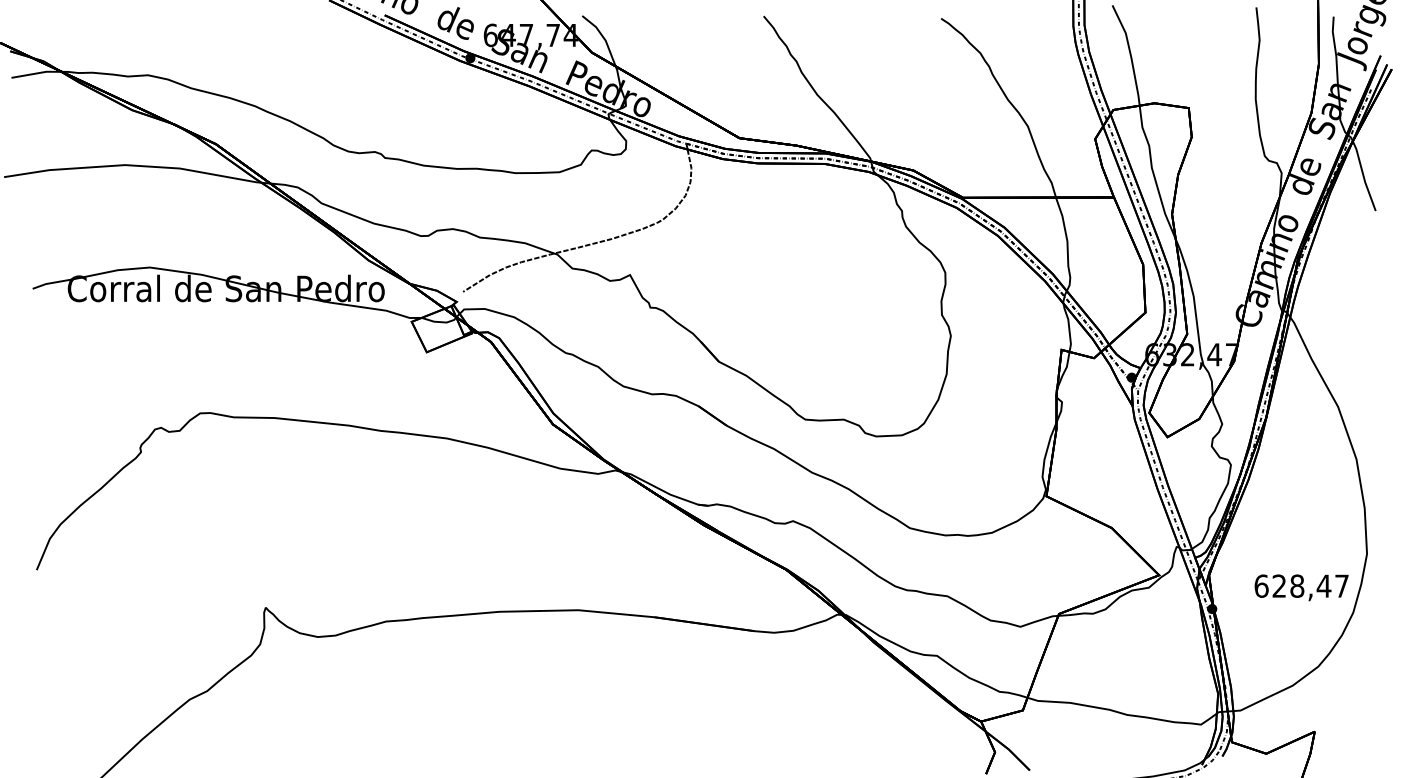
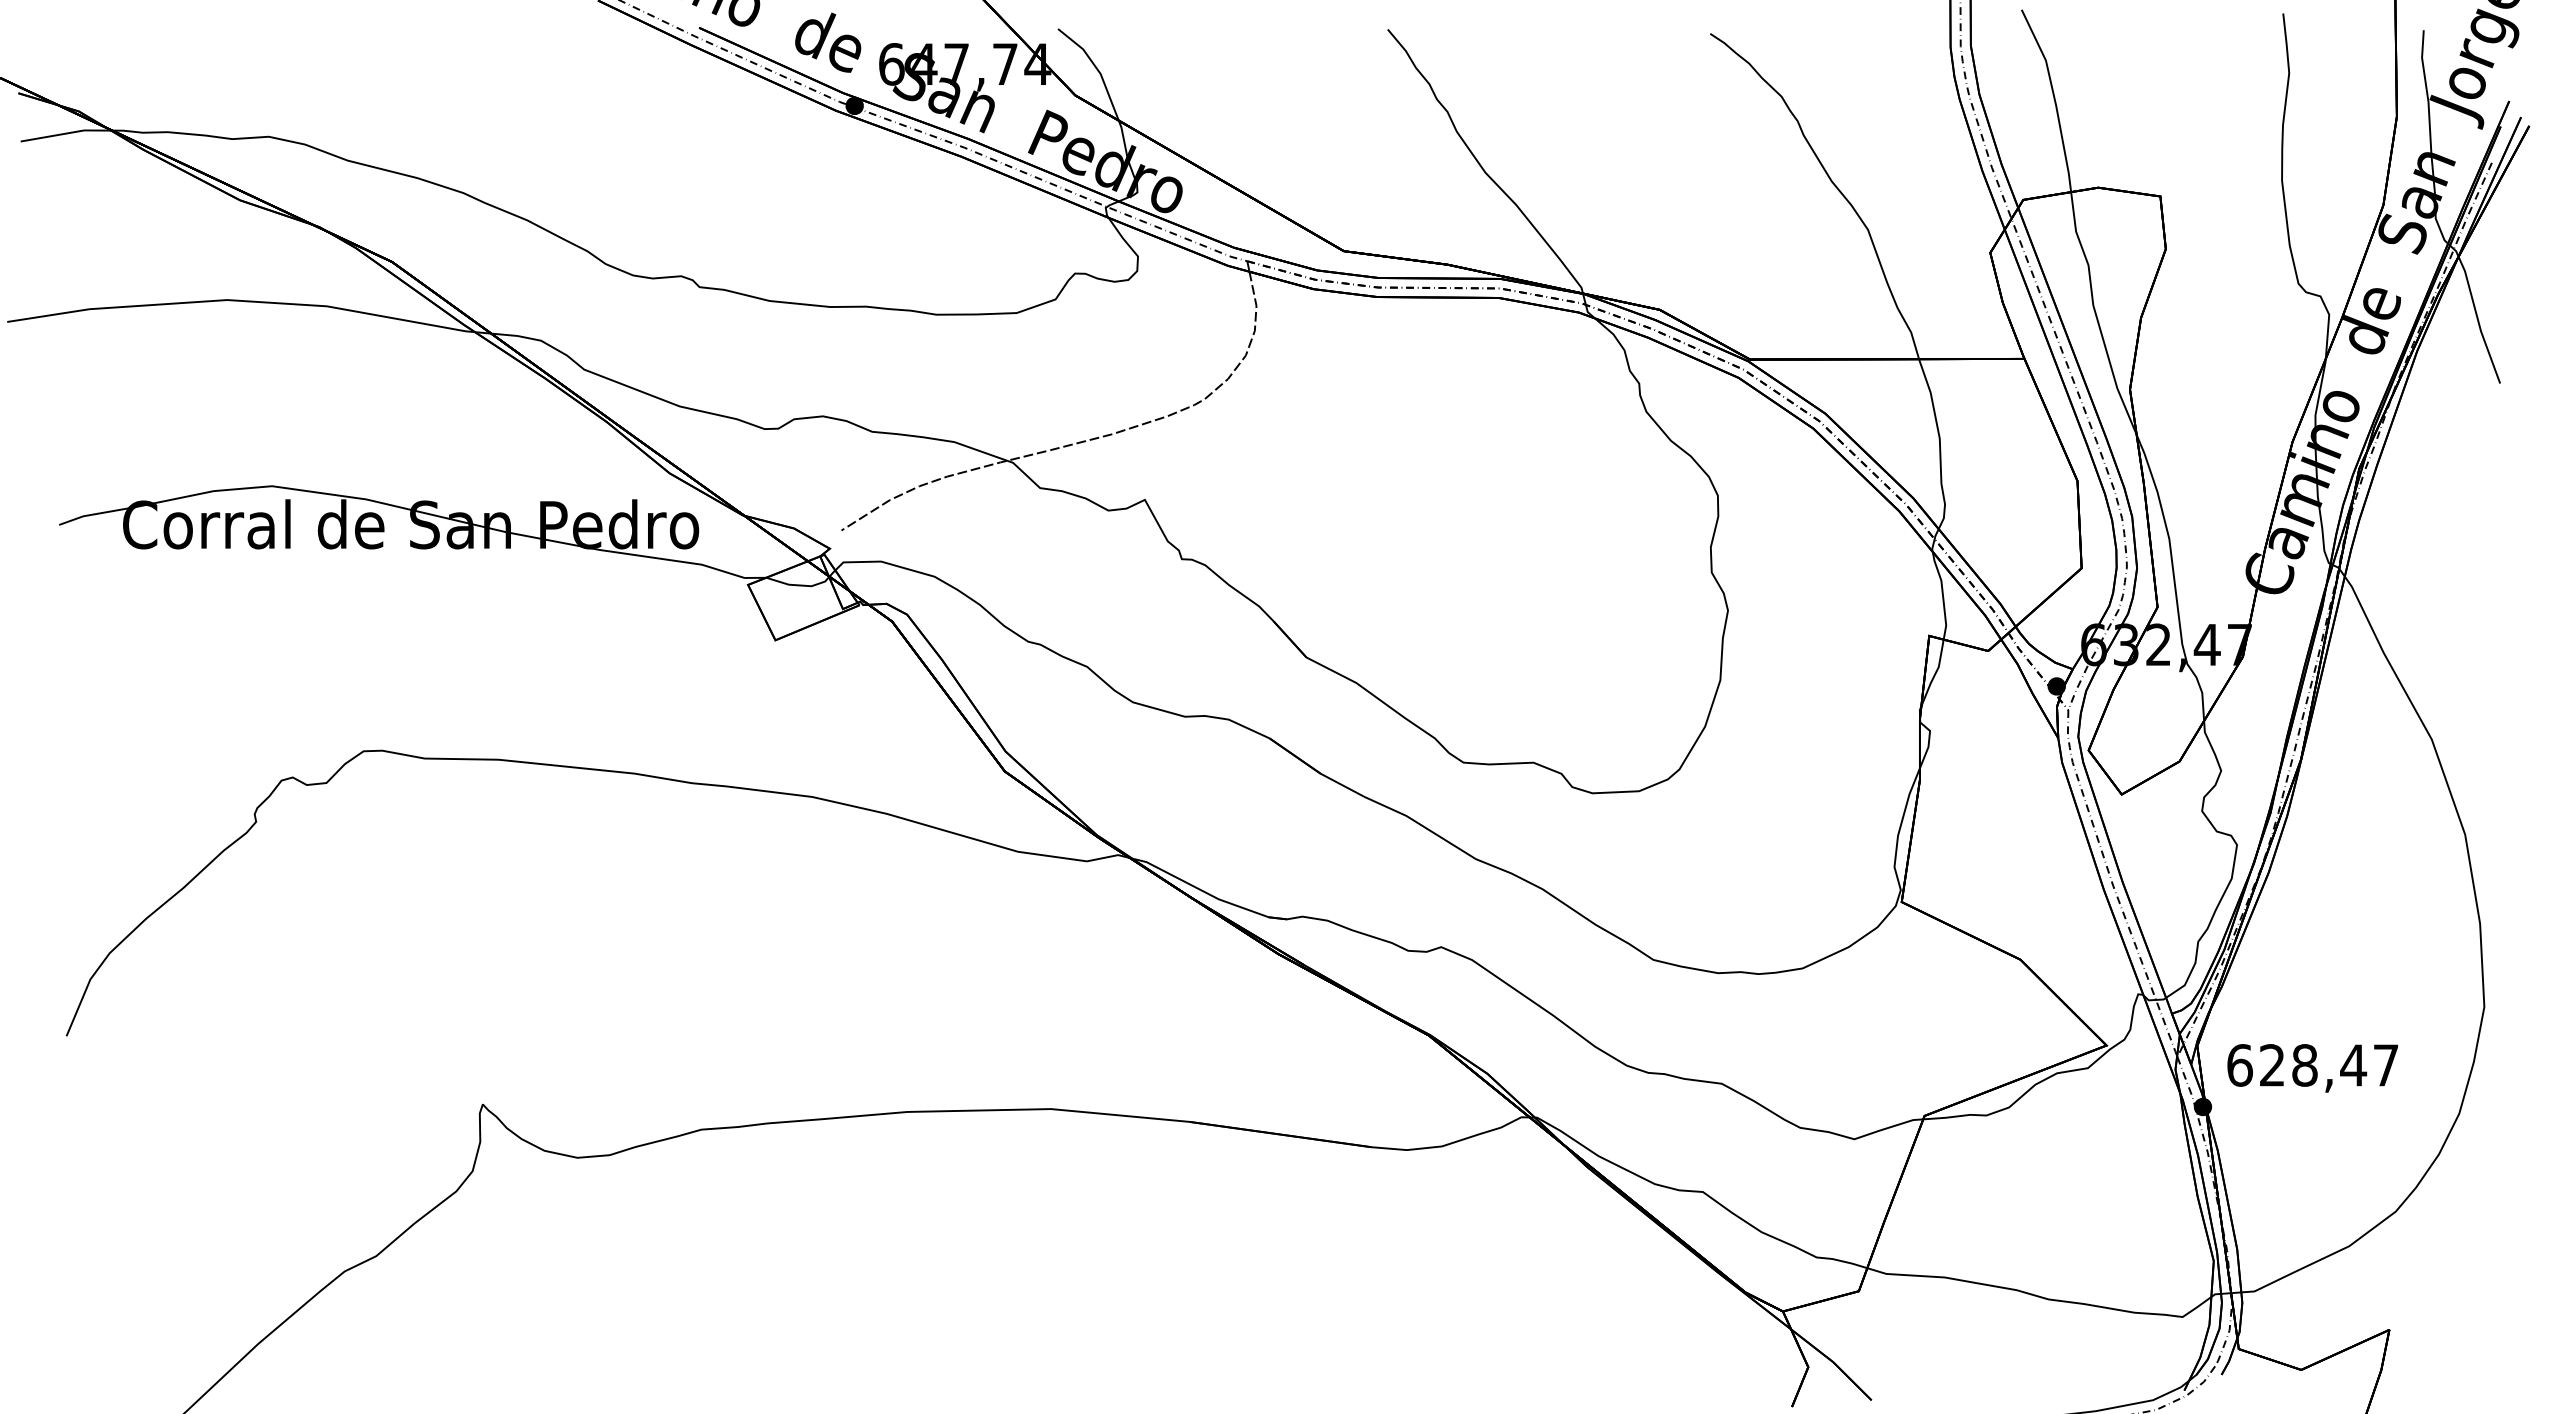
text: (1301, 587) -> (2312, 1067), moved

